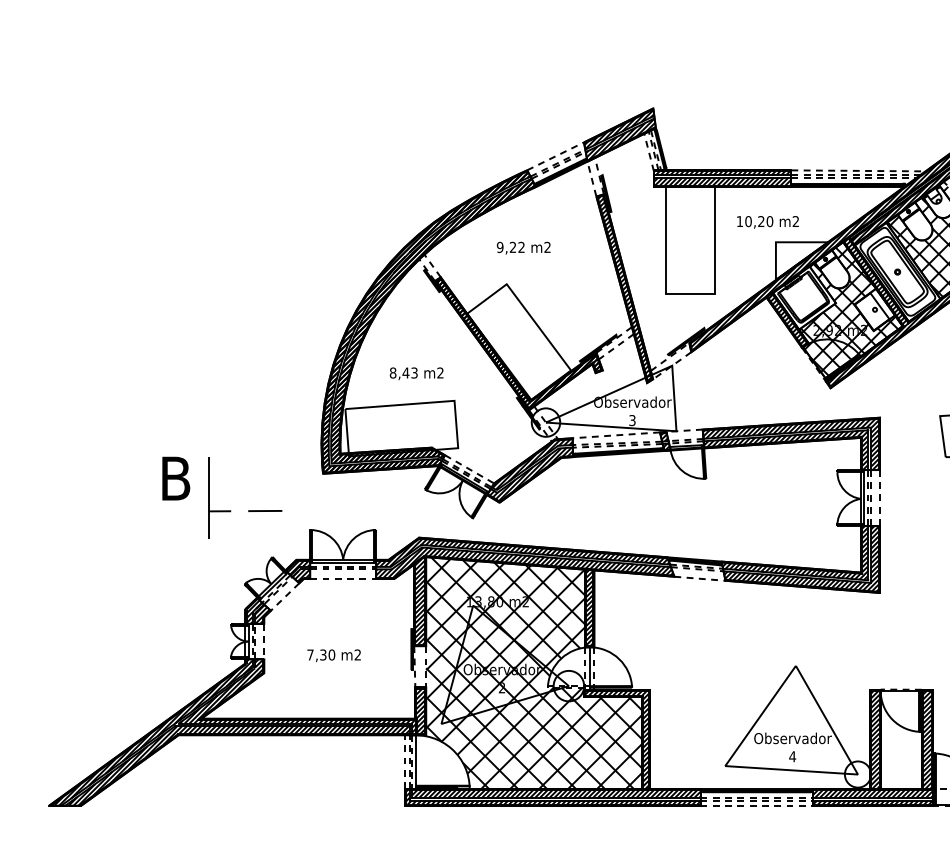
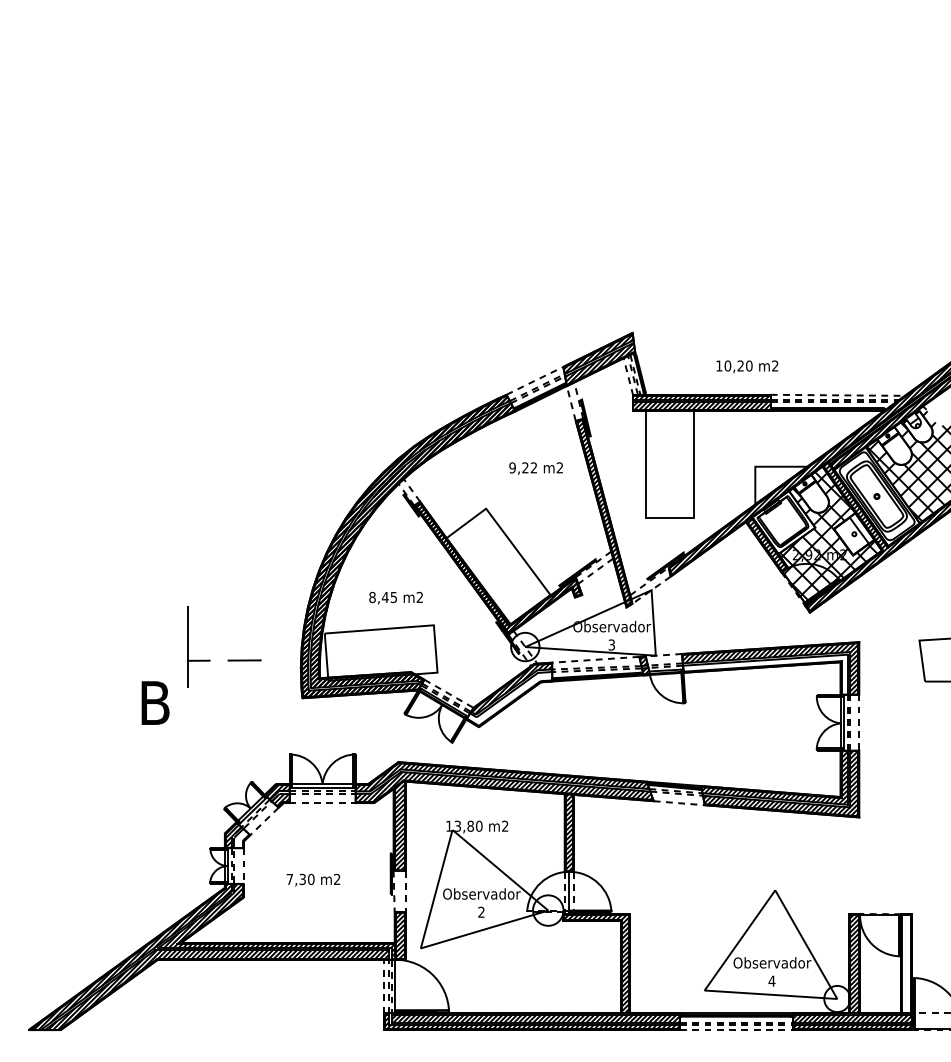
text: (768, 222) -> (747, 366), moved
text: (523, 248) -> (535, 468), moved
text: (414, 372) -> (393, 596), 8,43 -> 8,45
hatch: (786, 450) -> (765, 674), removed
hatch: (531, 474) -> (510, 698), removed
part: (248, 510) -> (227, 659), moved
hatch: (262, 614) -> (241, 838), removed
hatch: (530, 673) -> (509, 897), removed
hatch: (927, 740) -> (906, 964), removed

